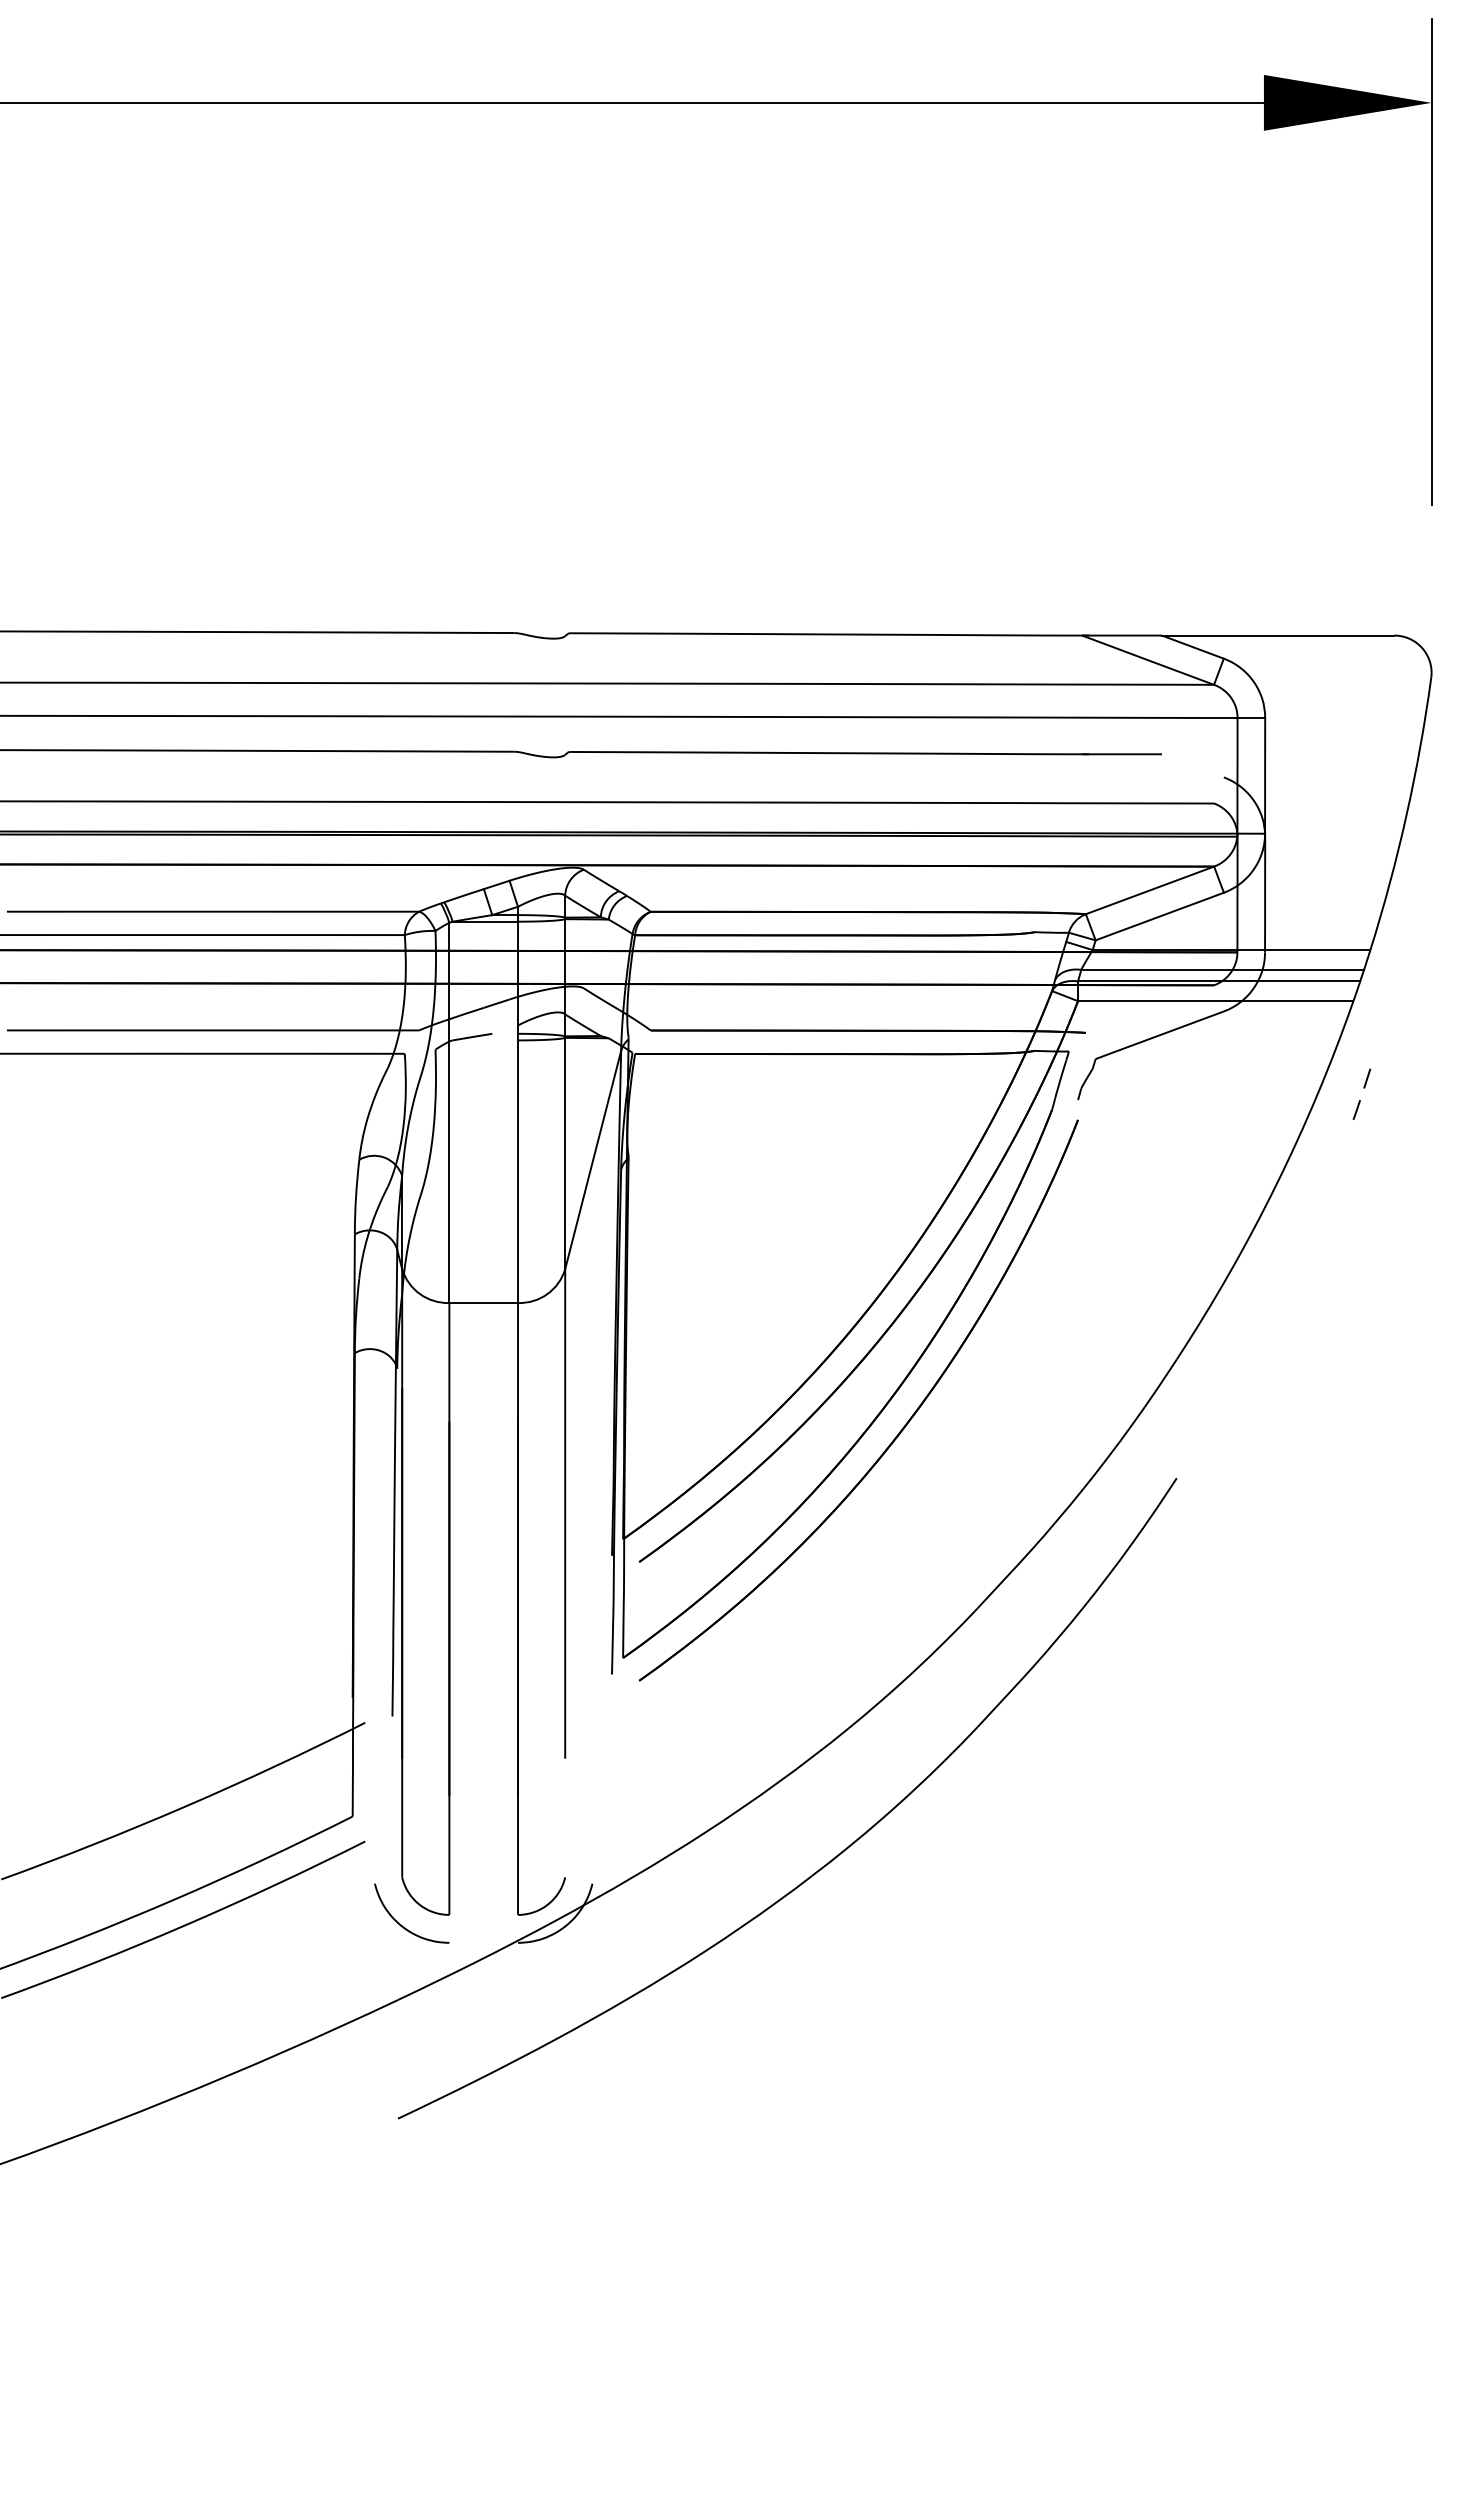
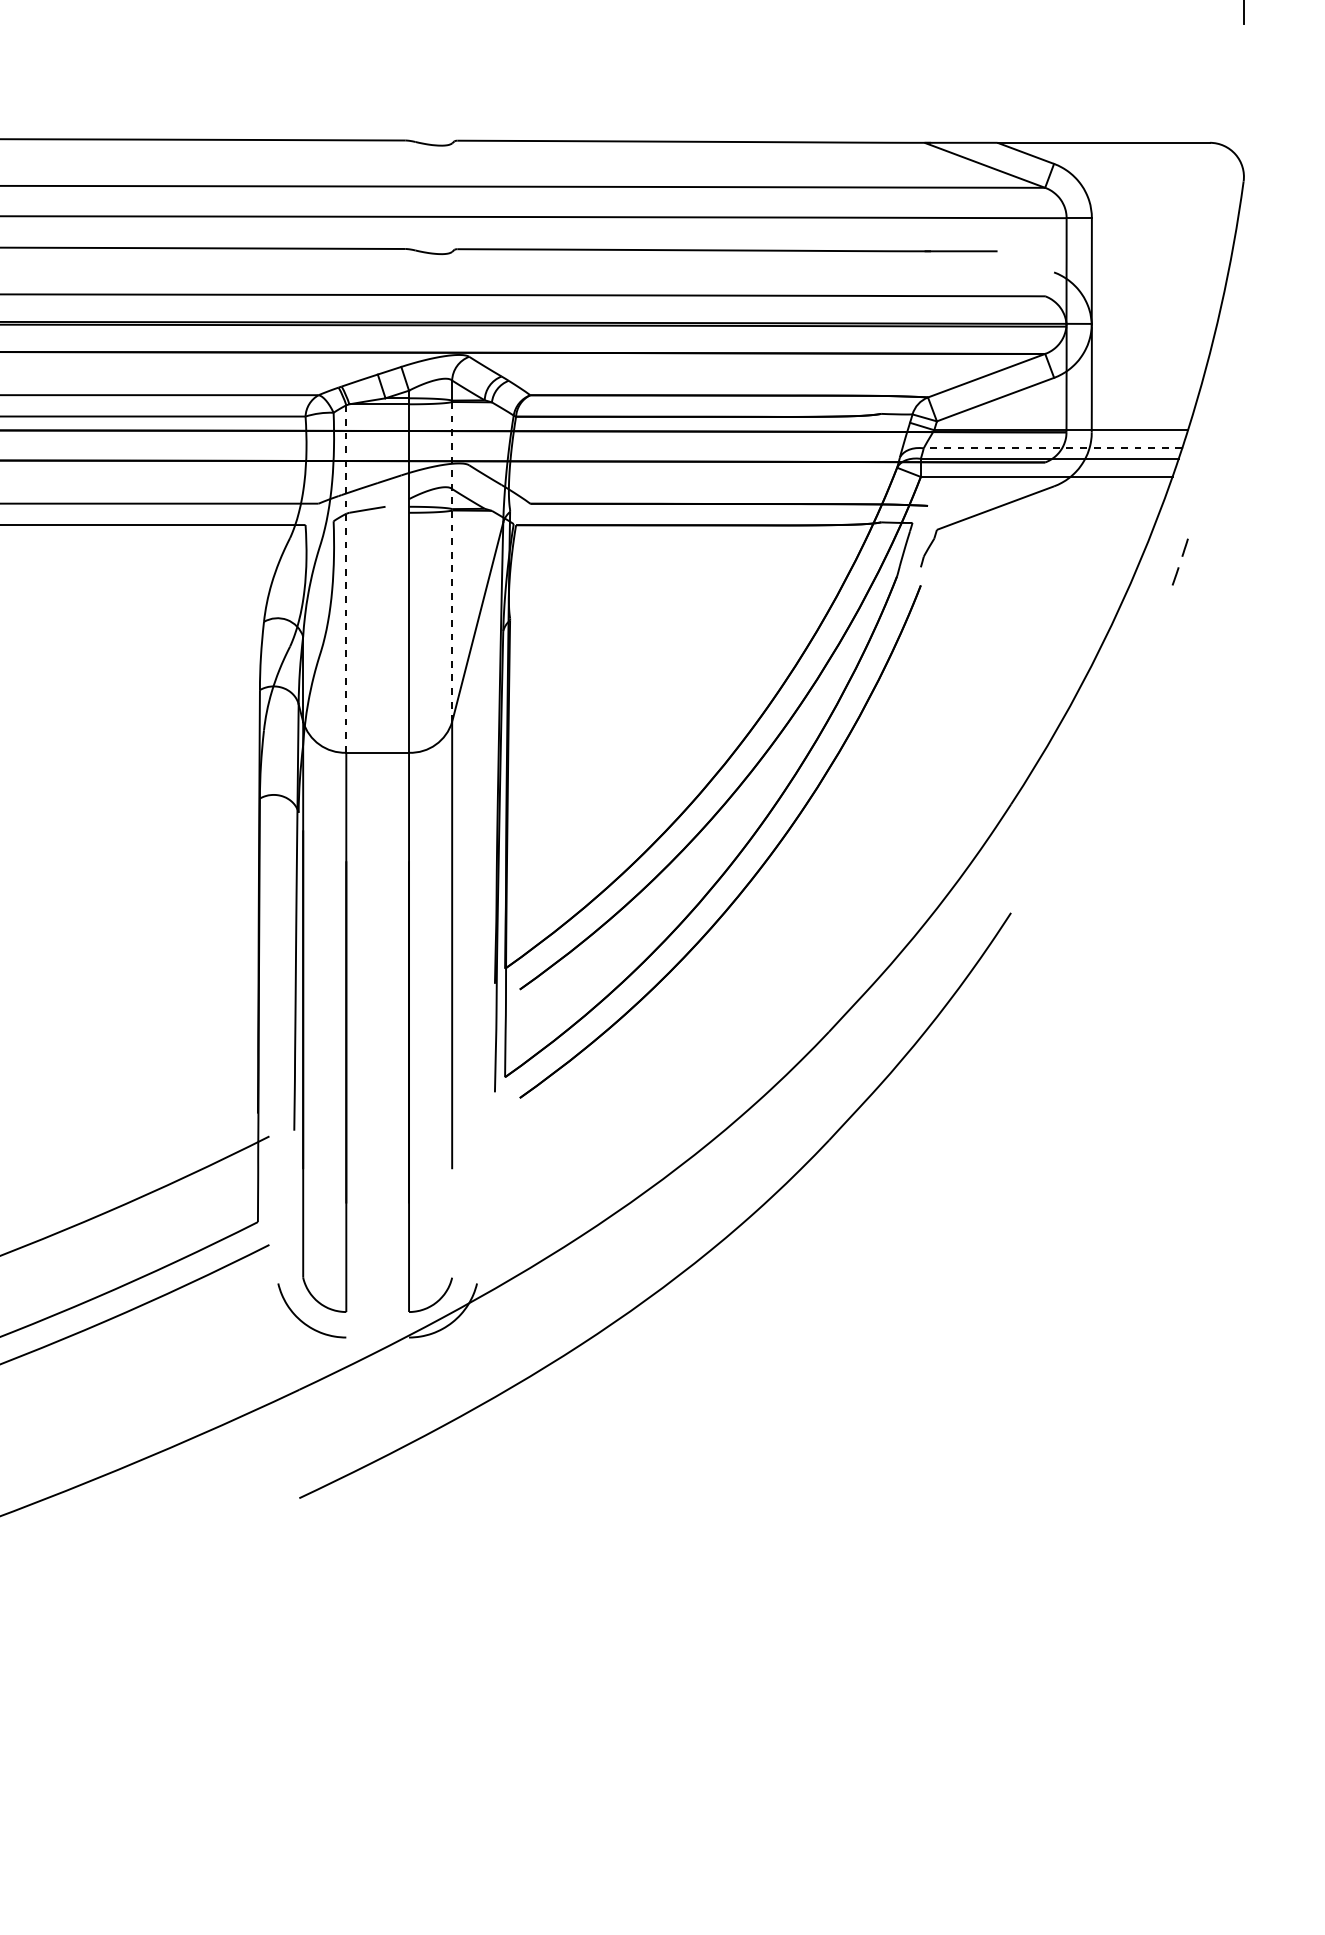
line: (1222, 969) -> (1052, 448), solid -> dashed
line: (565, 1094) -> (452, 562), solid -> dashed
line: (449, 1113) -> (346, 579), solid -> dashed

